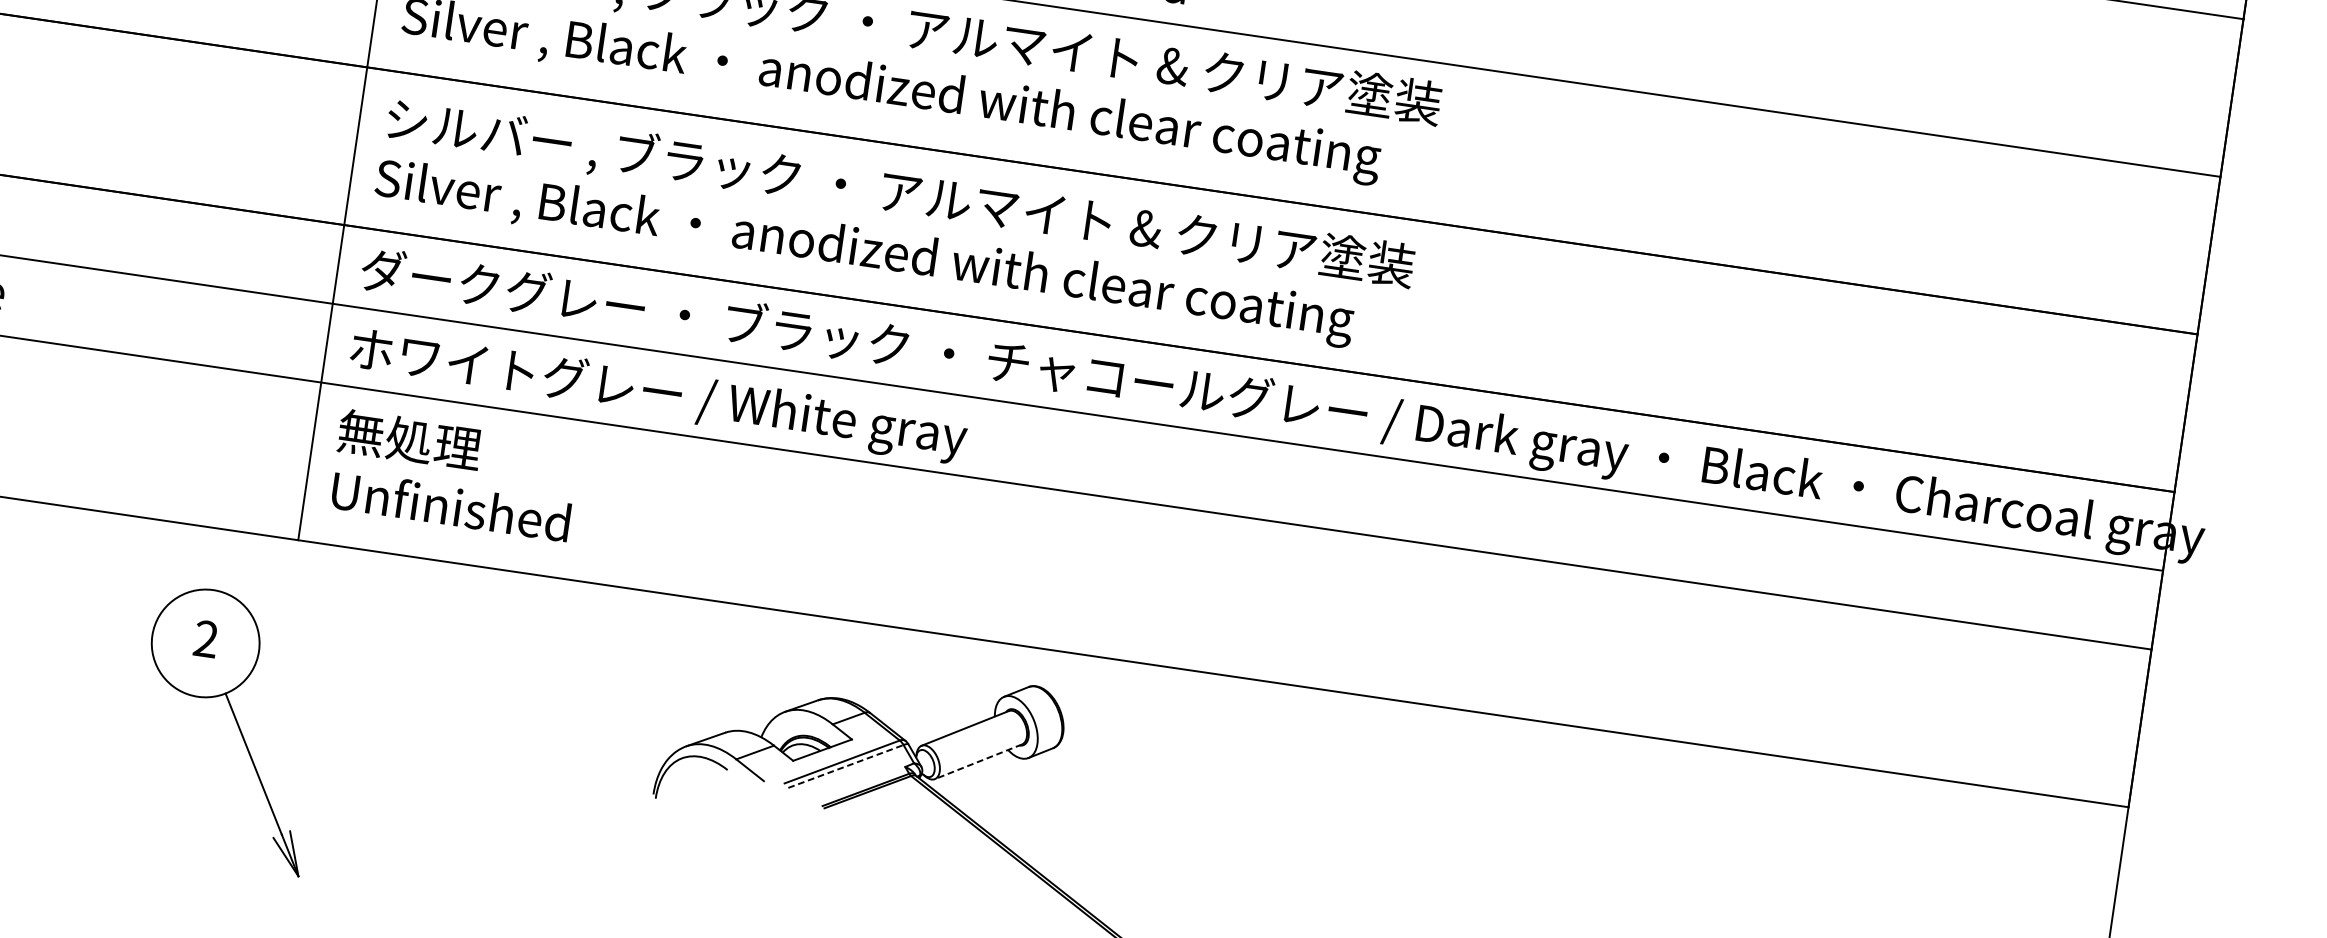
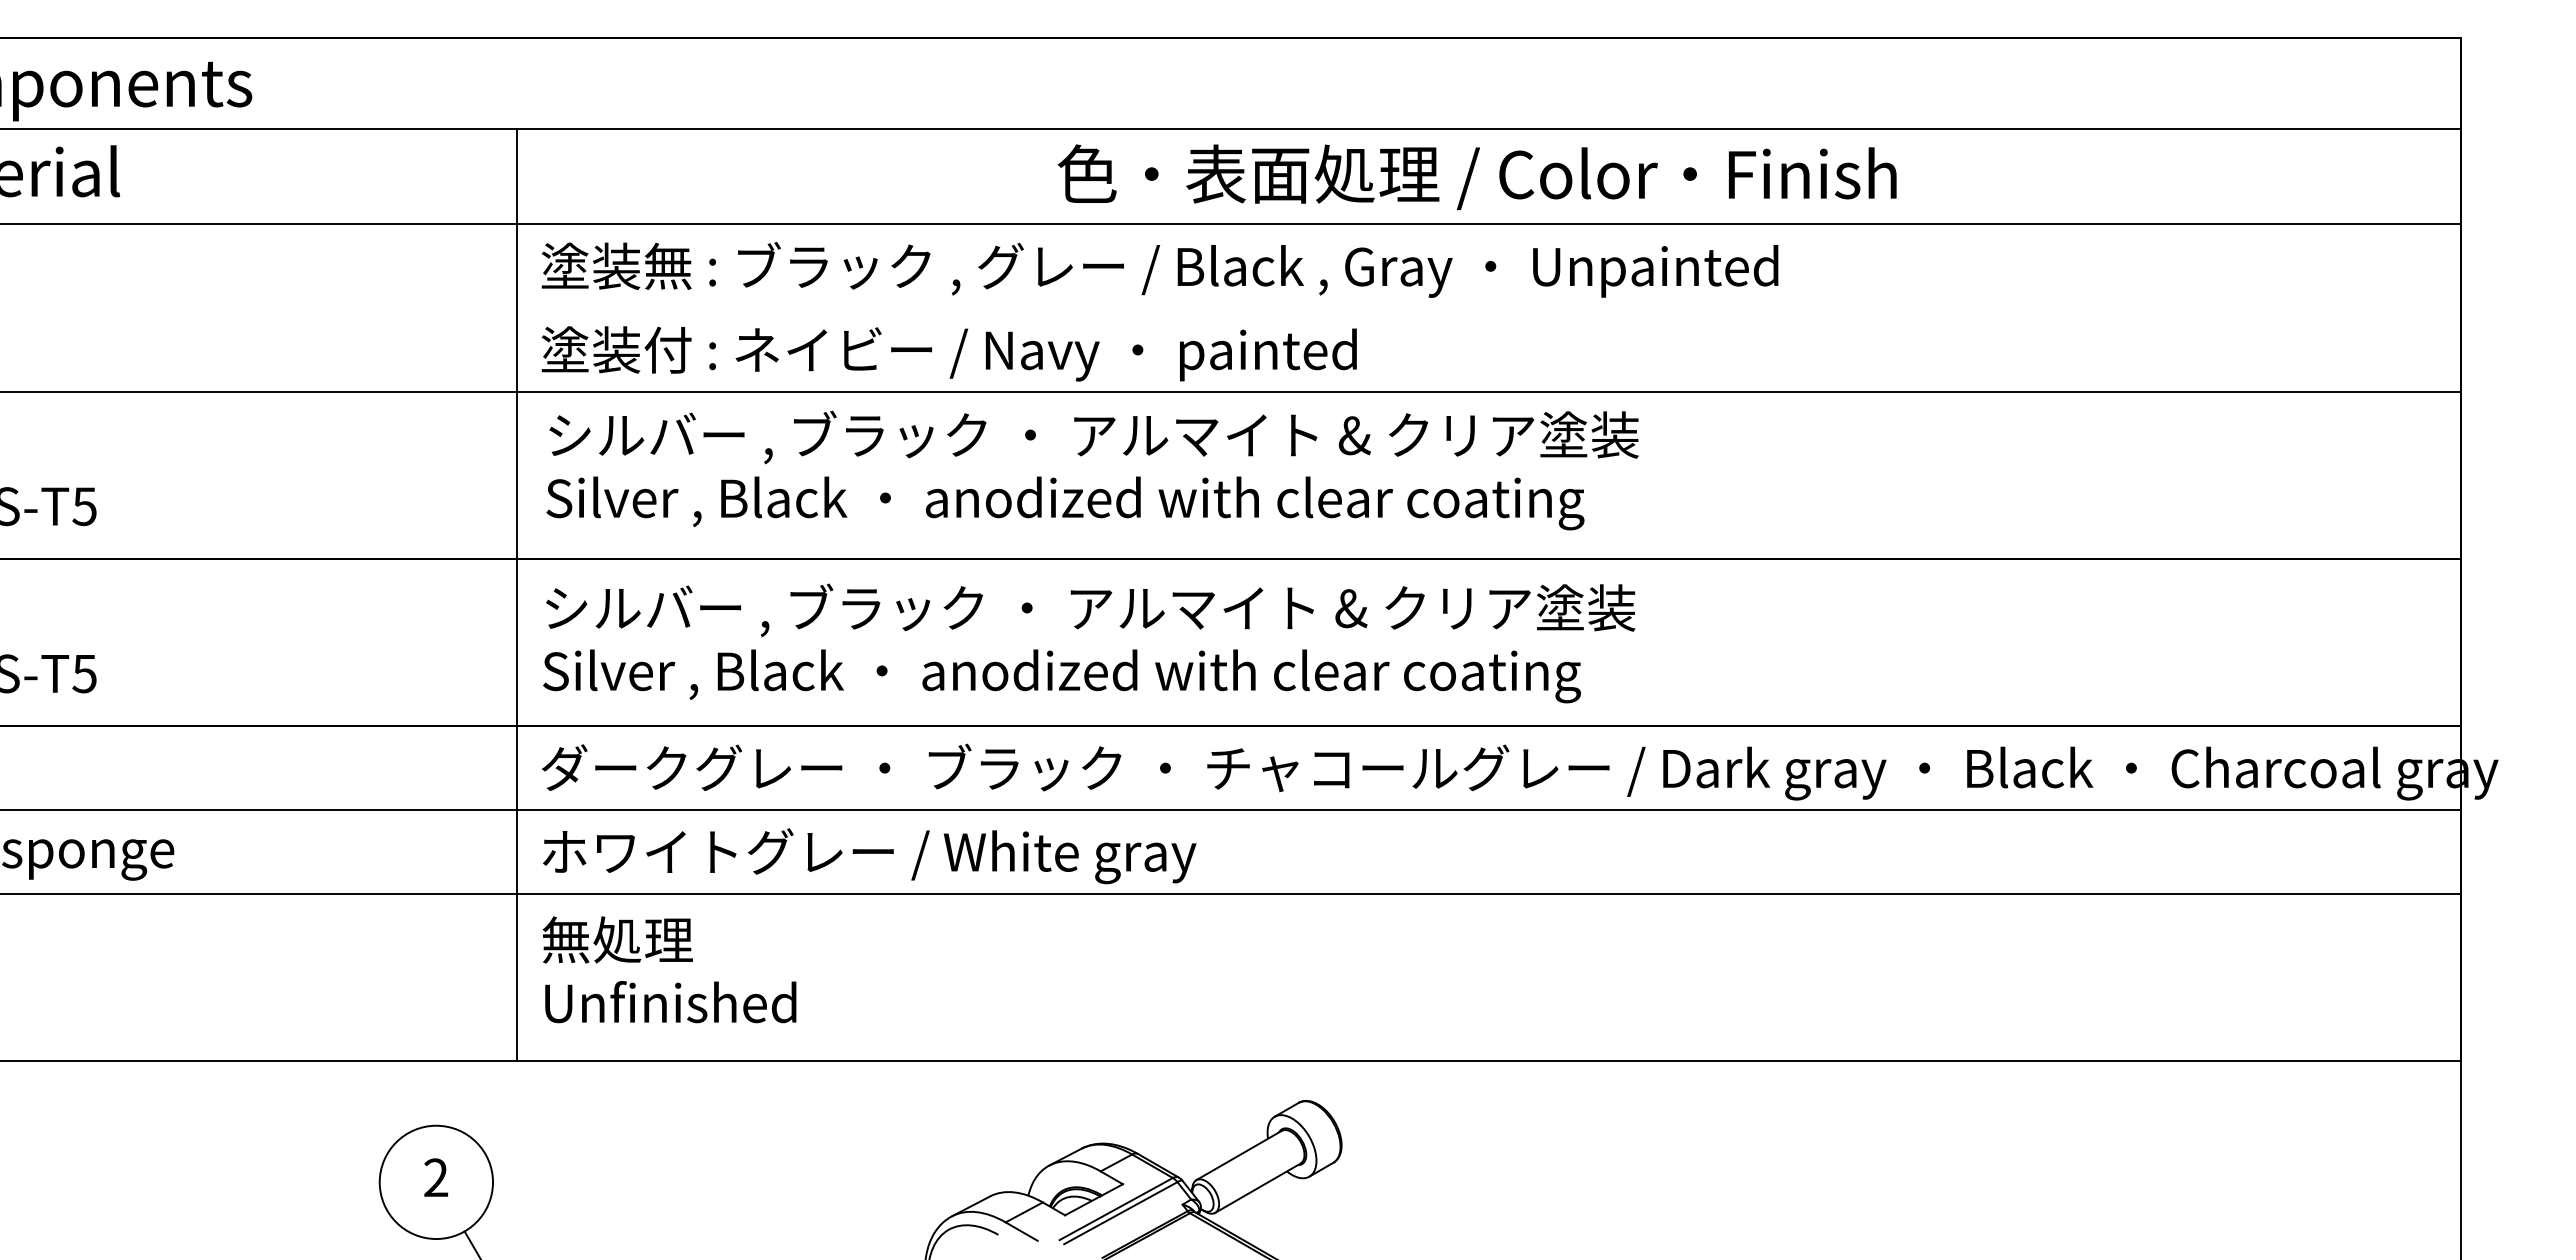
line: (978, 762) -> (1257, 1188), dashed -> solid
line: (845, 766) -> (1120, 1213), dashed -> solid

